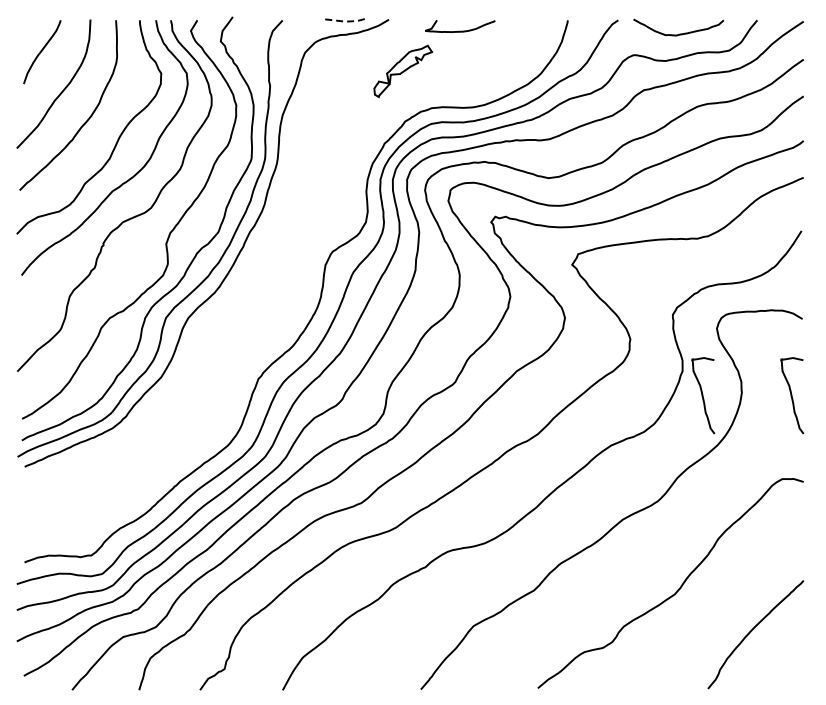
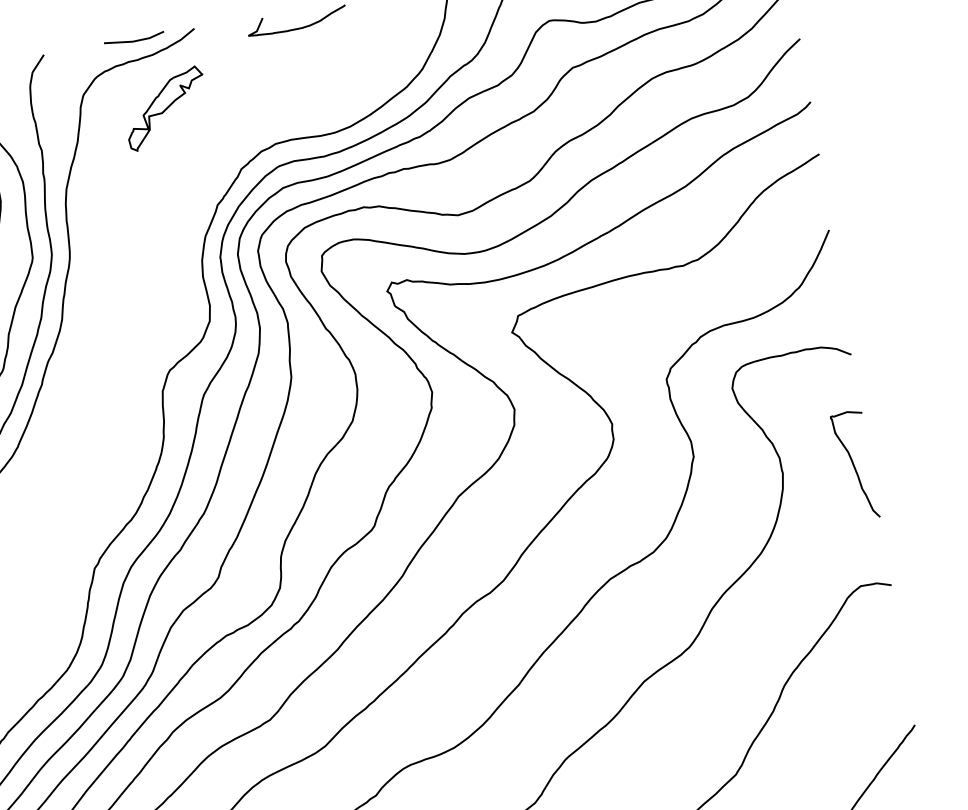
line: (347, 21) -> (136, 40), dashed -> solid
part: (403, 71) -> (166, 108), moved
curve: (703, 395) -> (729, 486), removed

